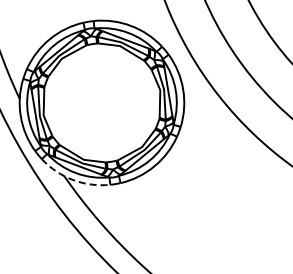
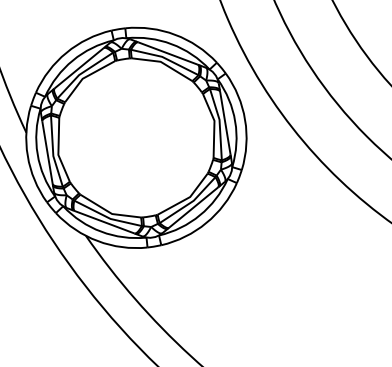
line: (73, 180) -> (98, 241), dashed -> solid

